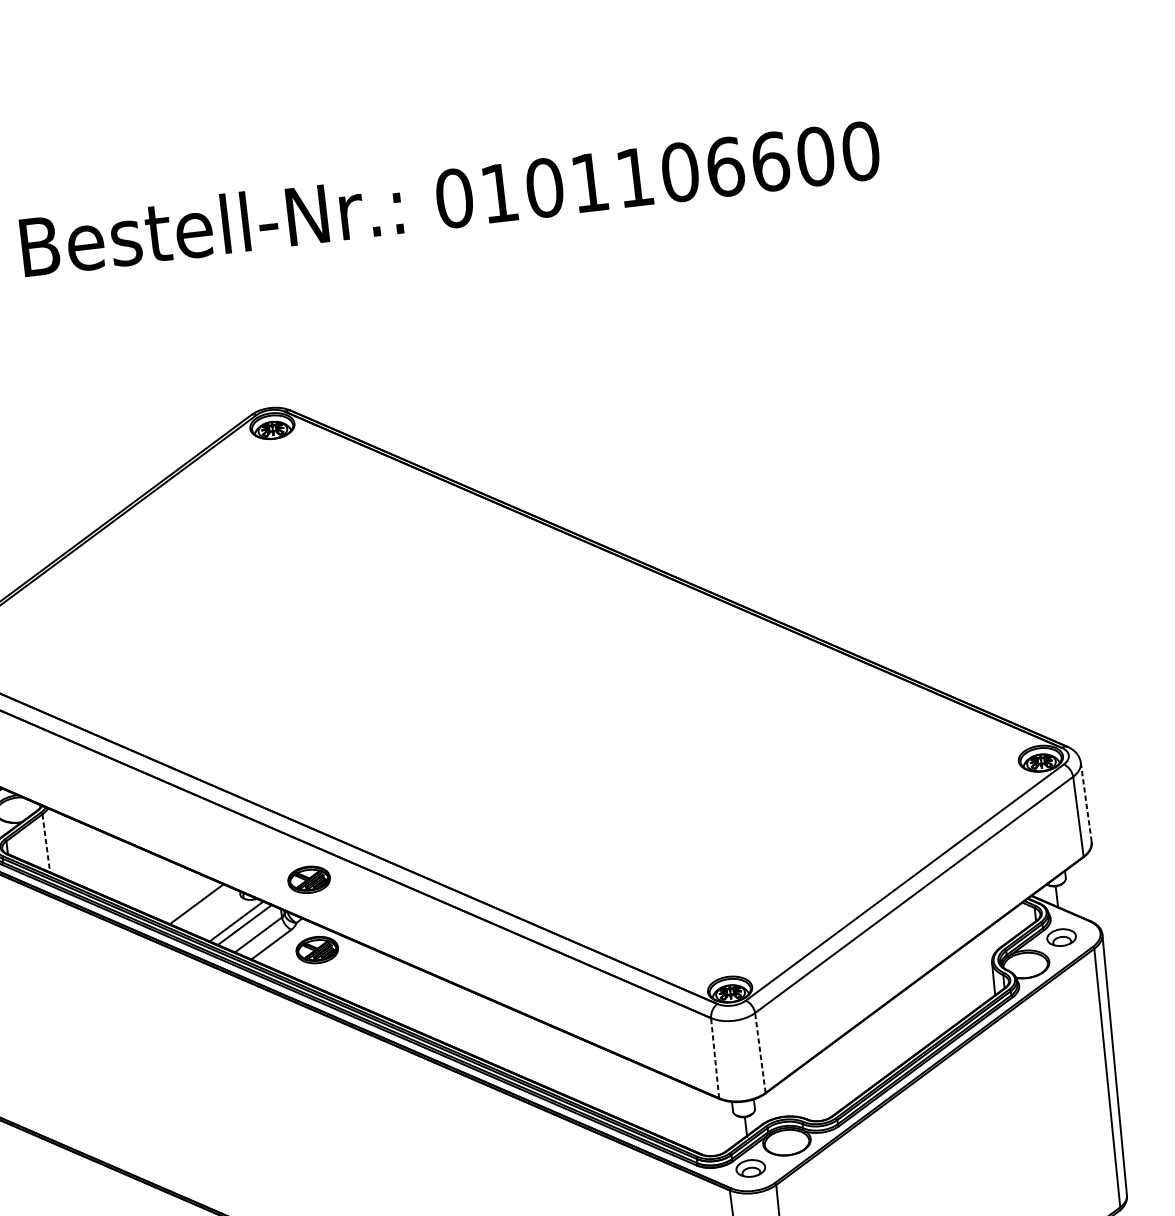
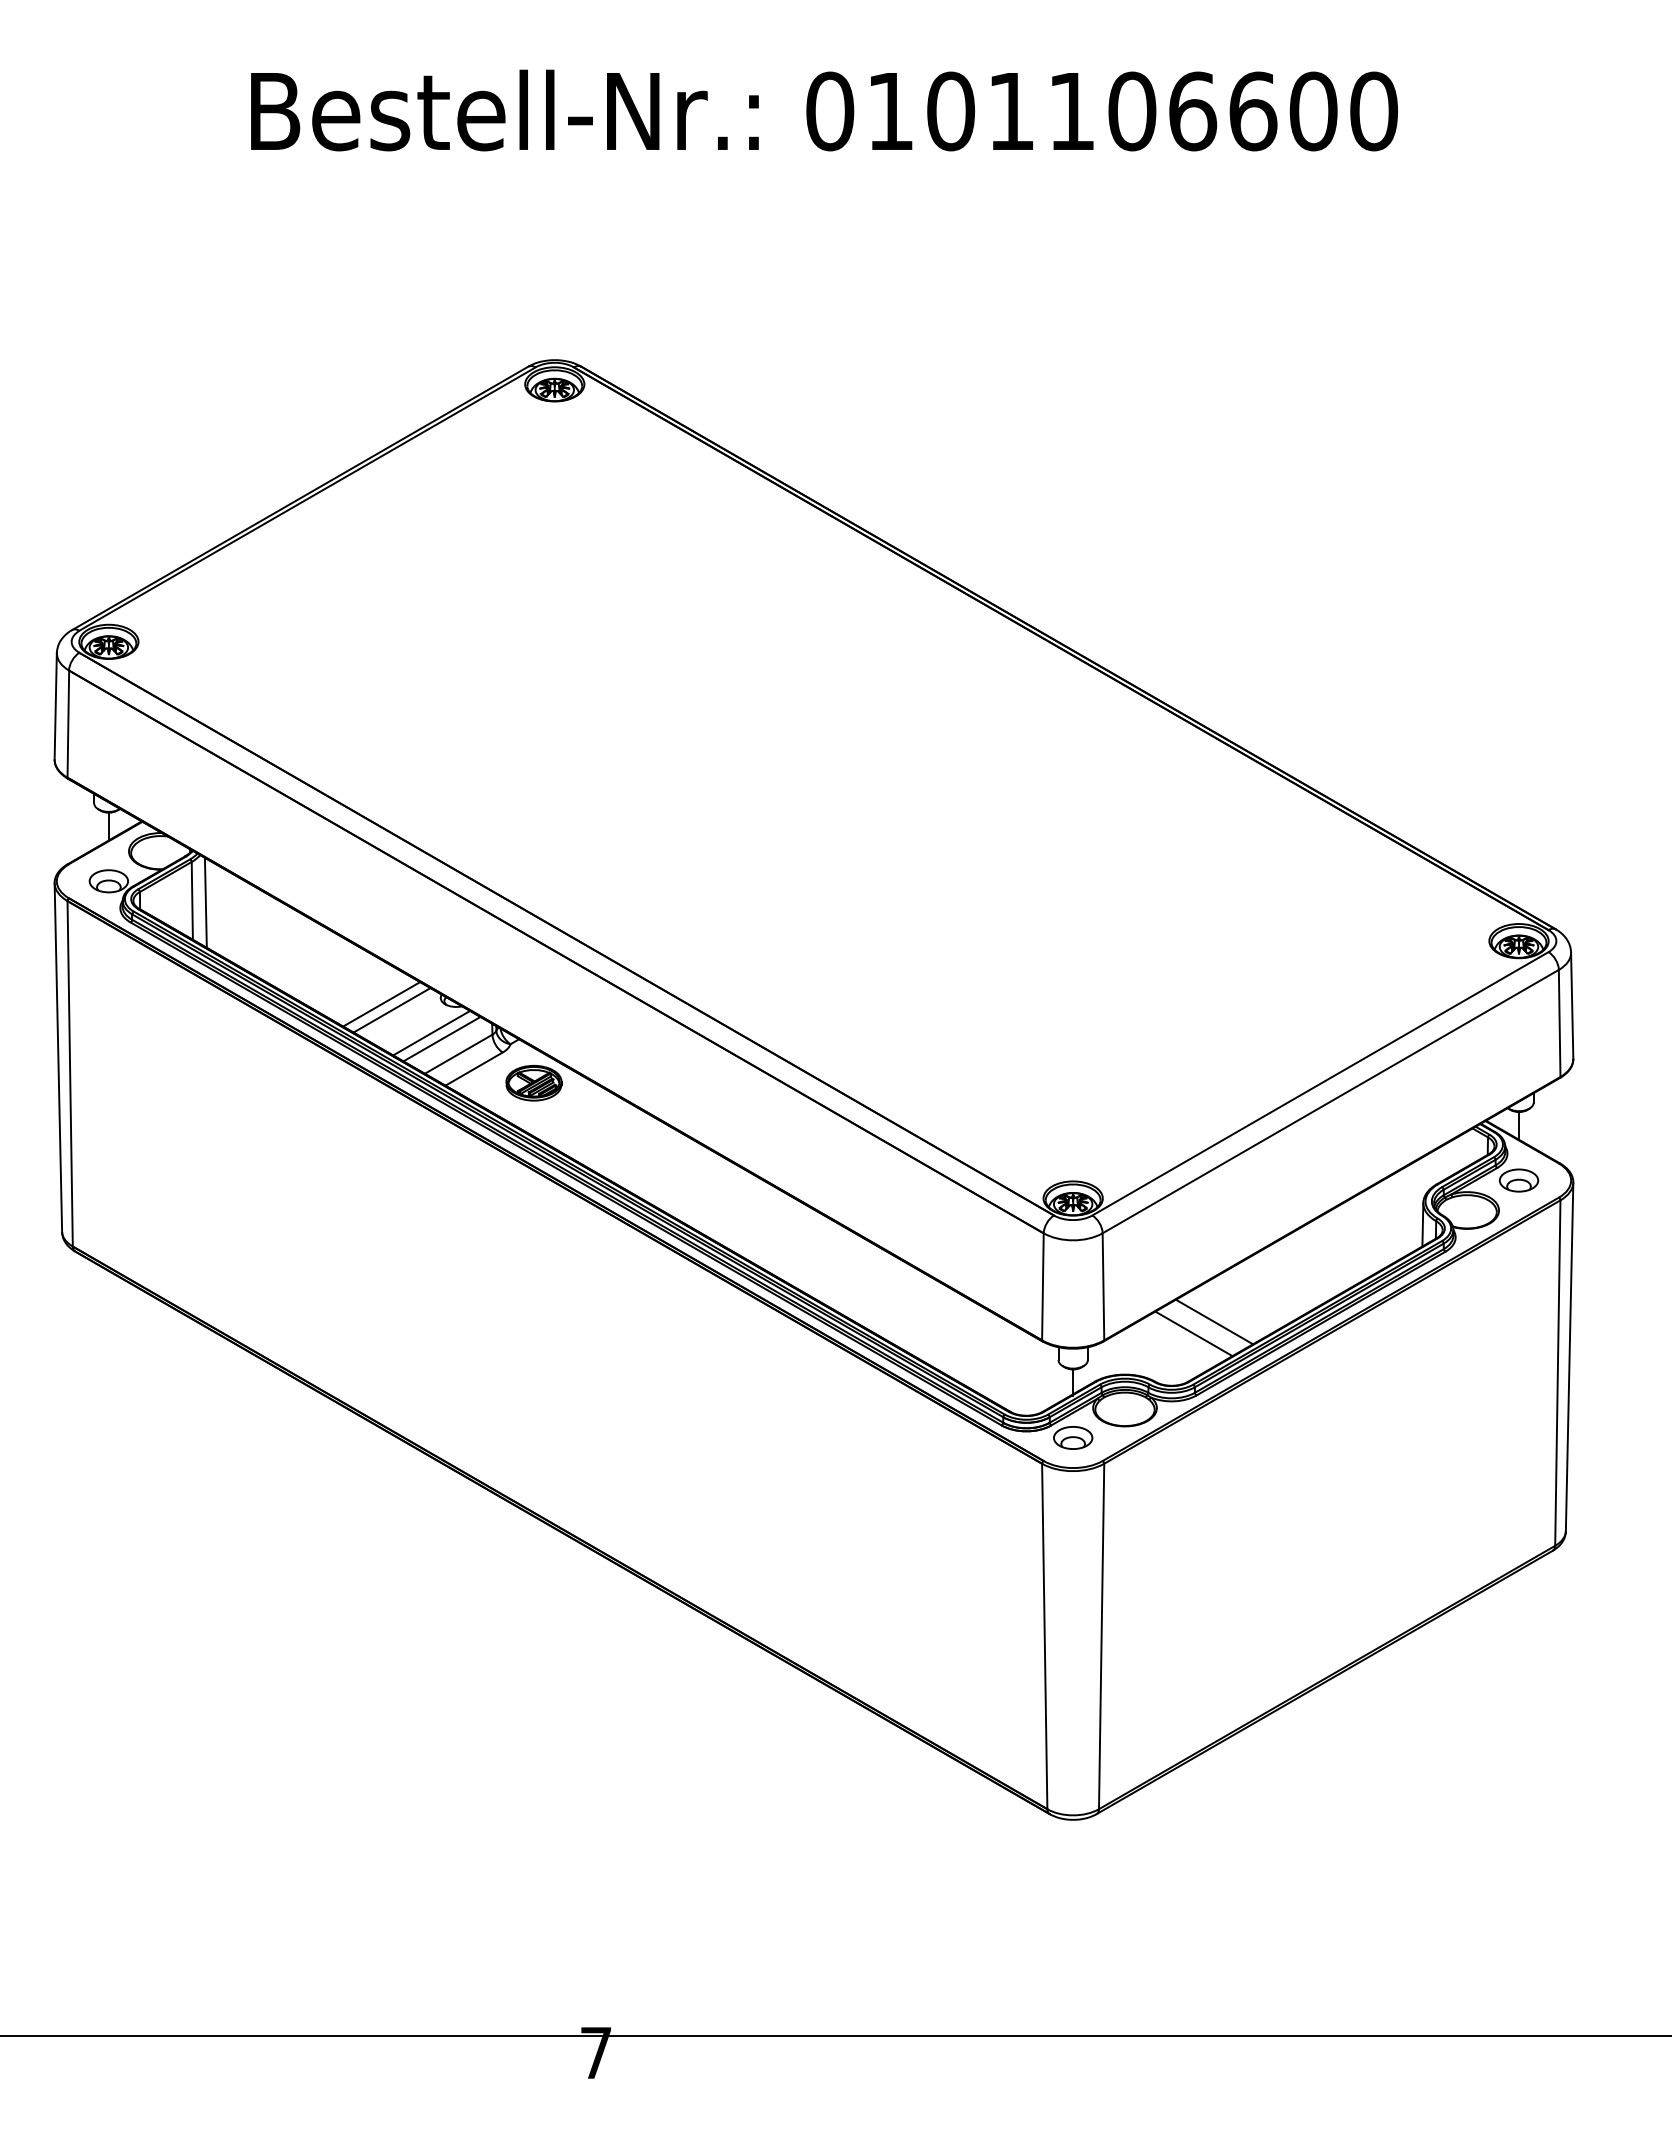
line: (1086, 802) -> (1572, 1006), dashed -> solid
line: (46, 843) -> (192, 901), dashed -> solid
line: (56, 843) -> (205, 902), added
part: (308, 880) -> (533, 989), removed
line: (204, 908) -> (391, 1010), added
line: (760, 1052) -> (1103, 1286), dashed -> solid
line: (714, 1057) -> (1042, 1286), dashed -> solid
line: (846, 1069) -> (1214, 1321), added
line: (831, 1080) -> (1193, 1333), added

